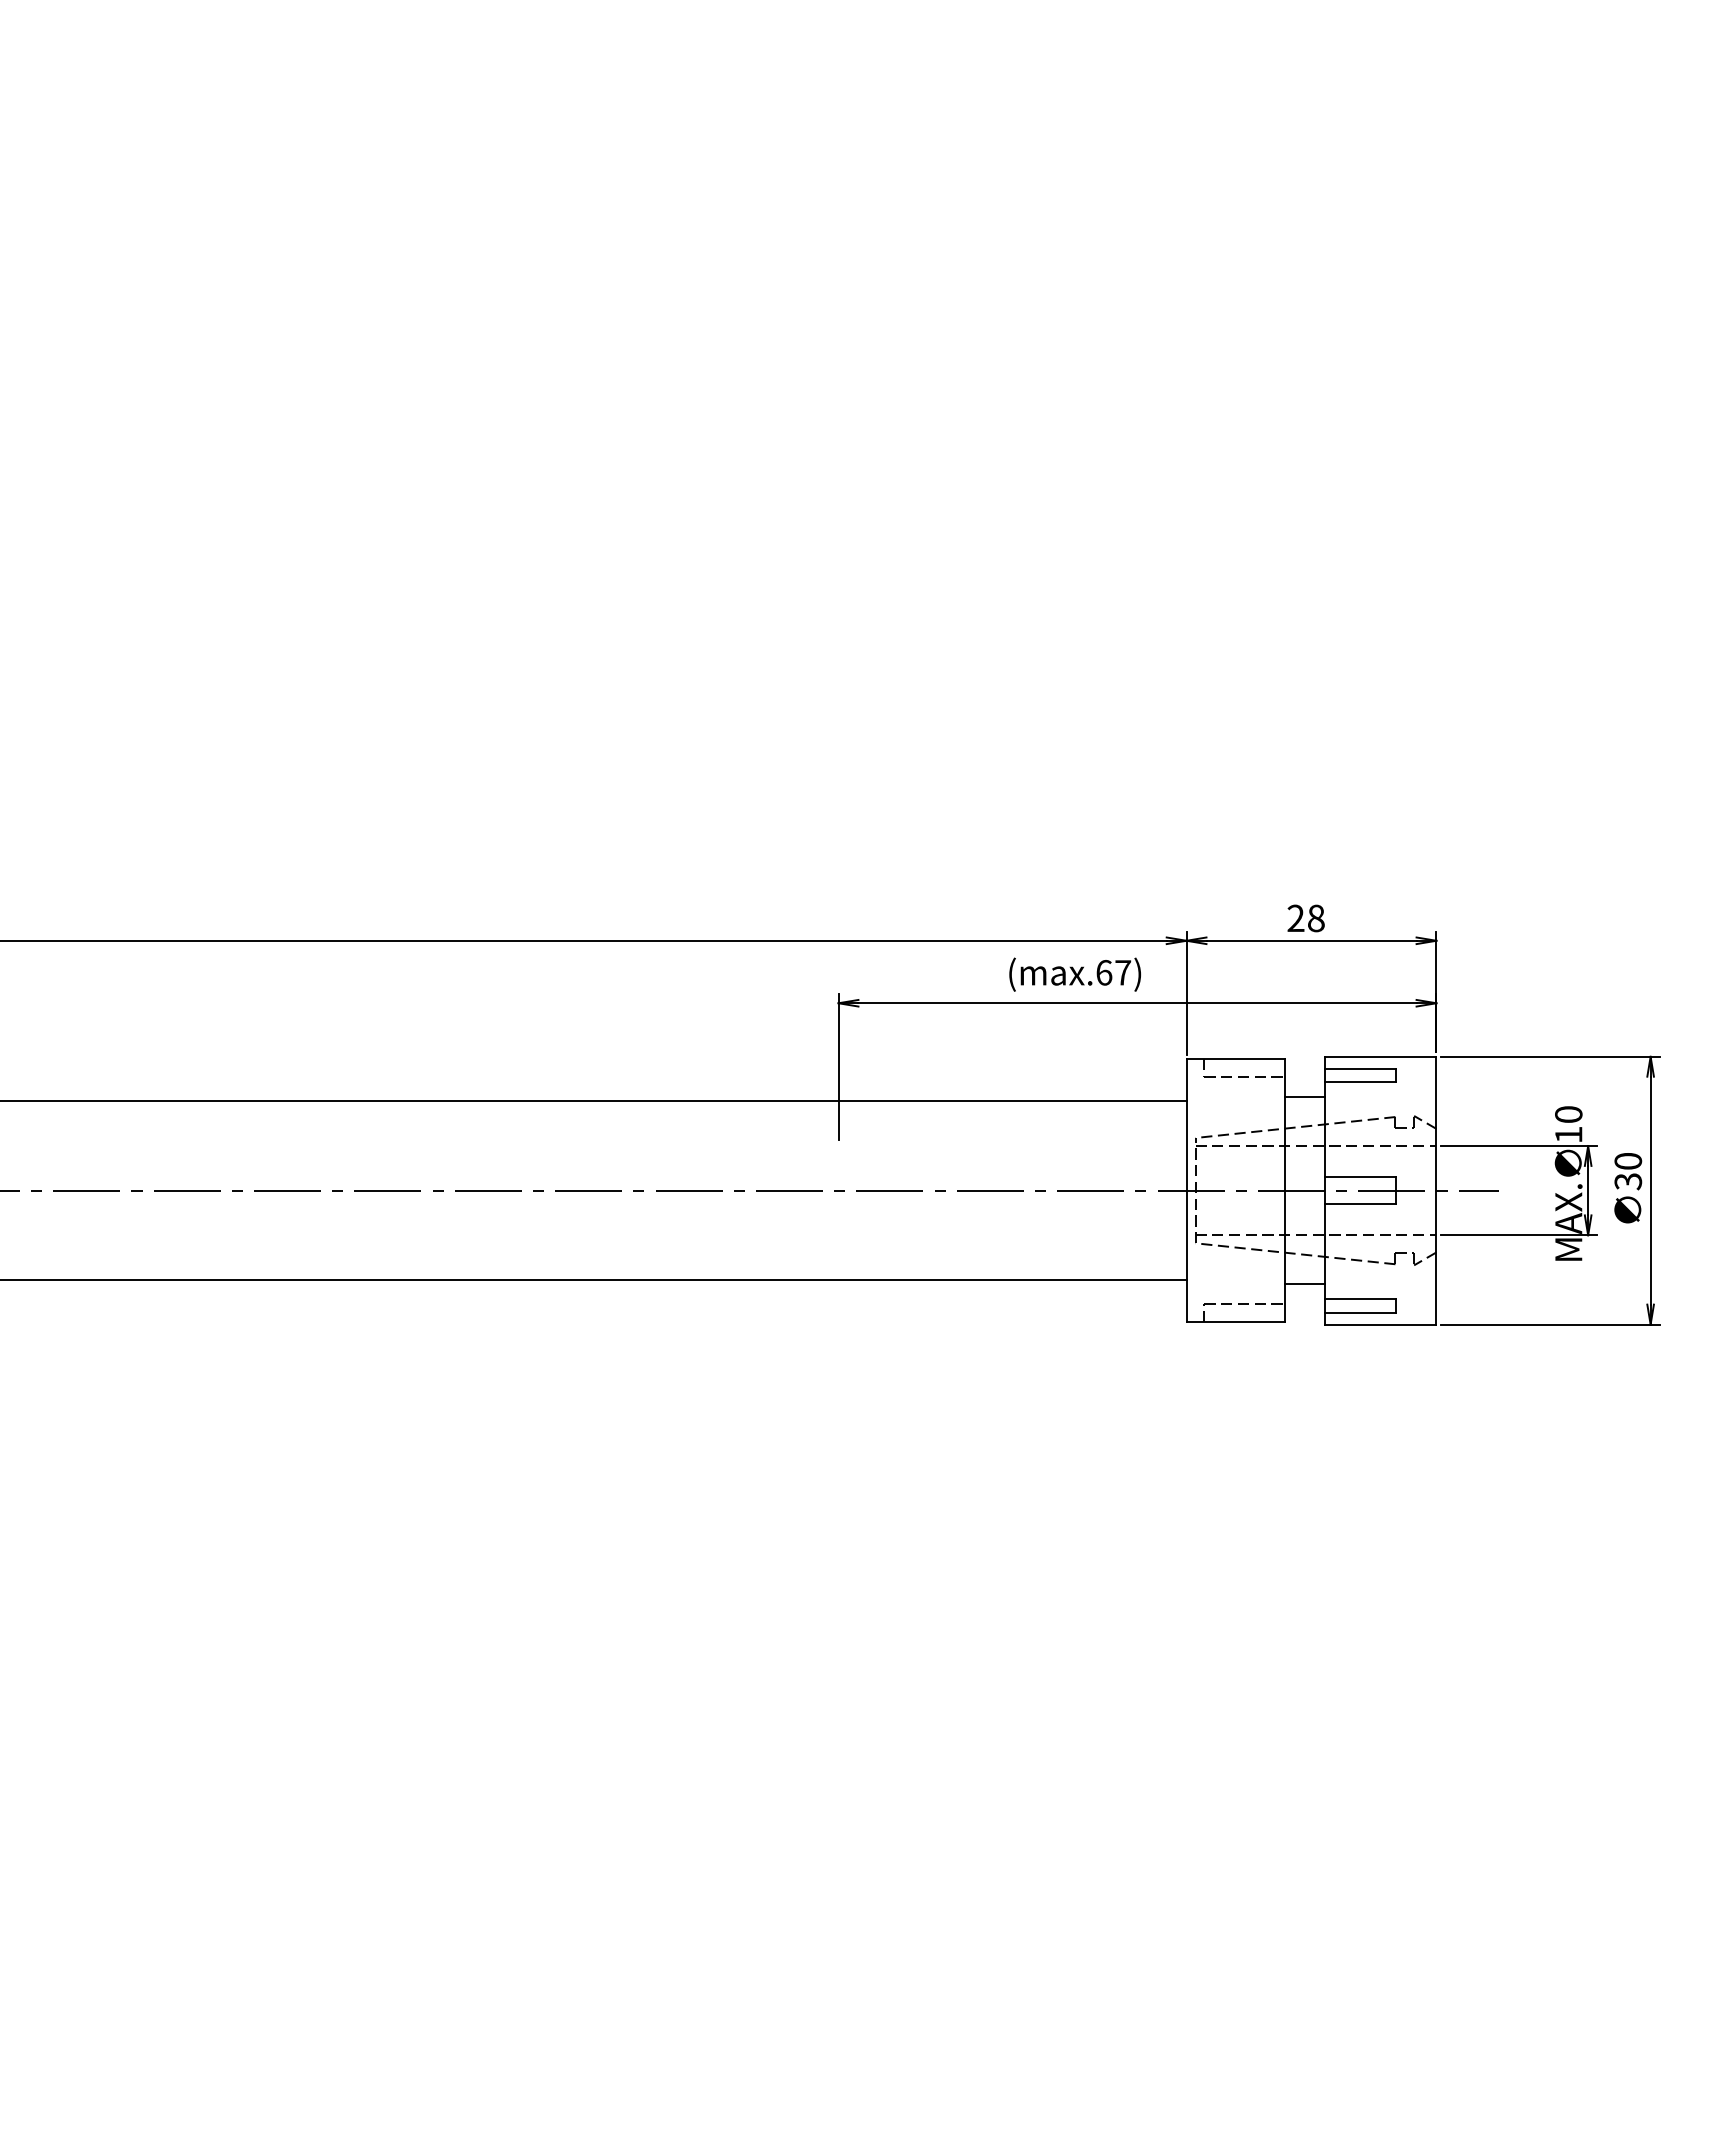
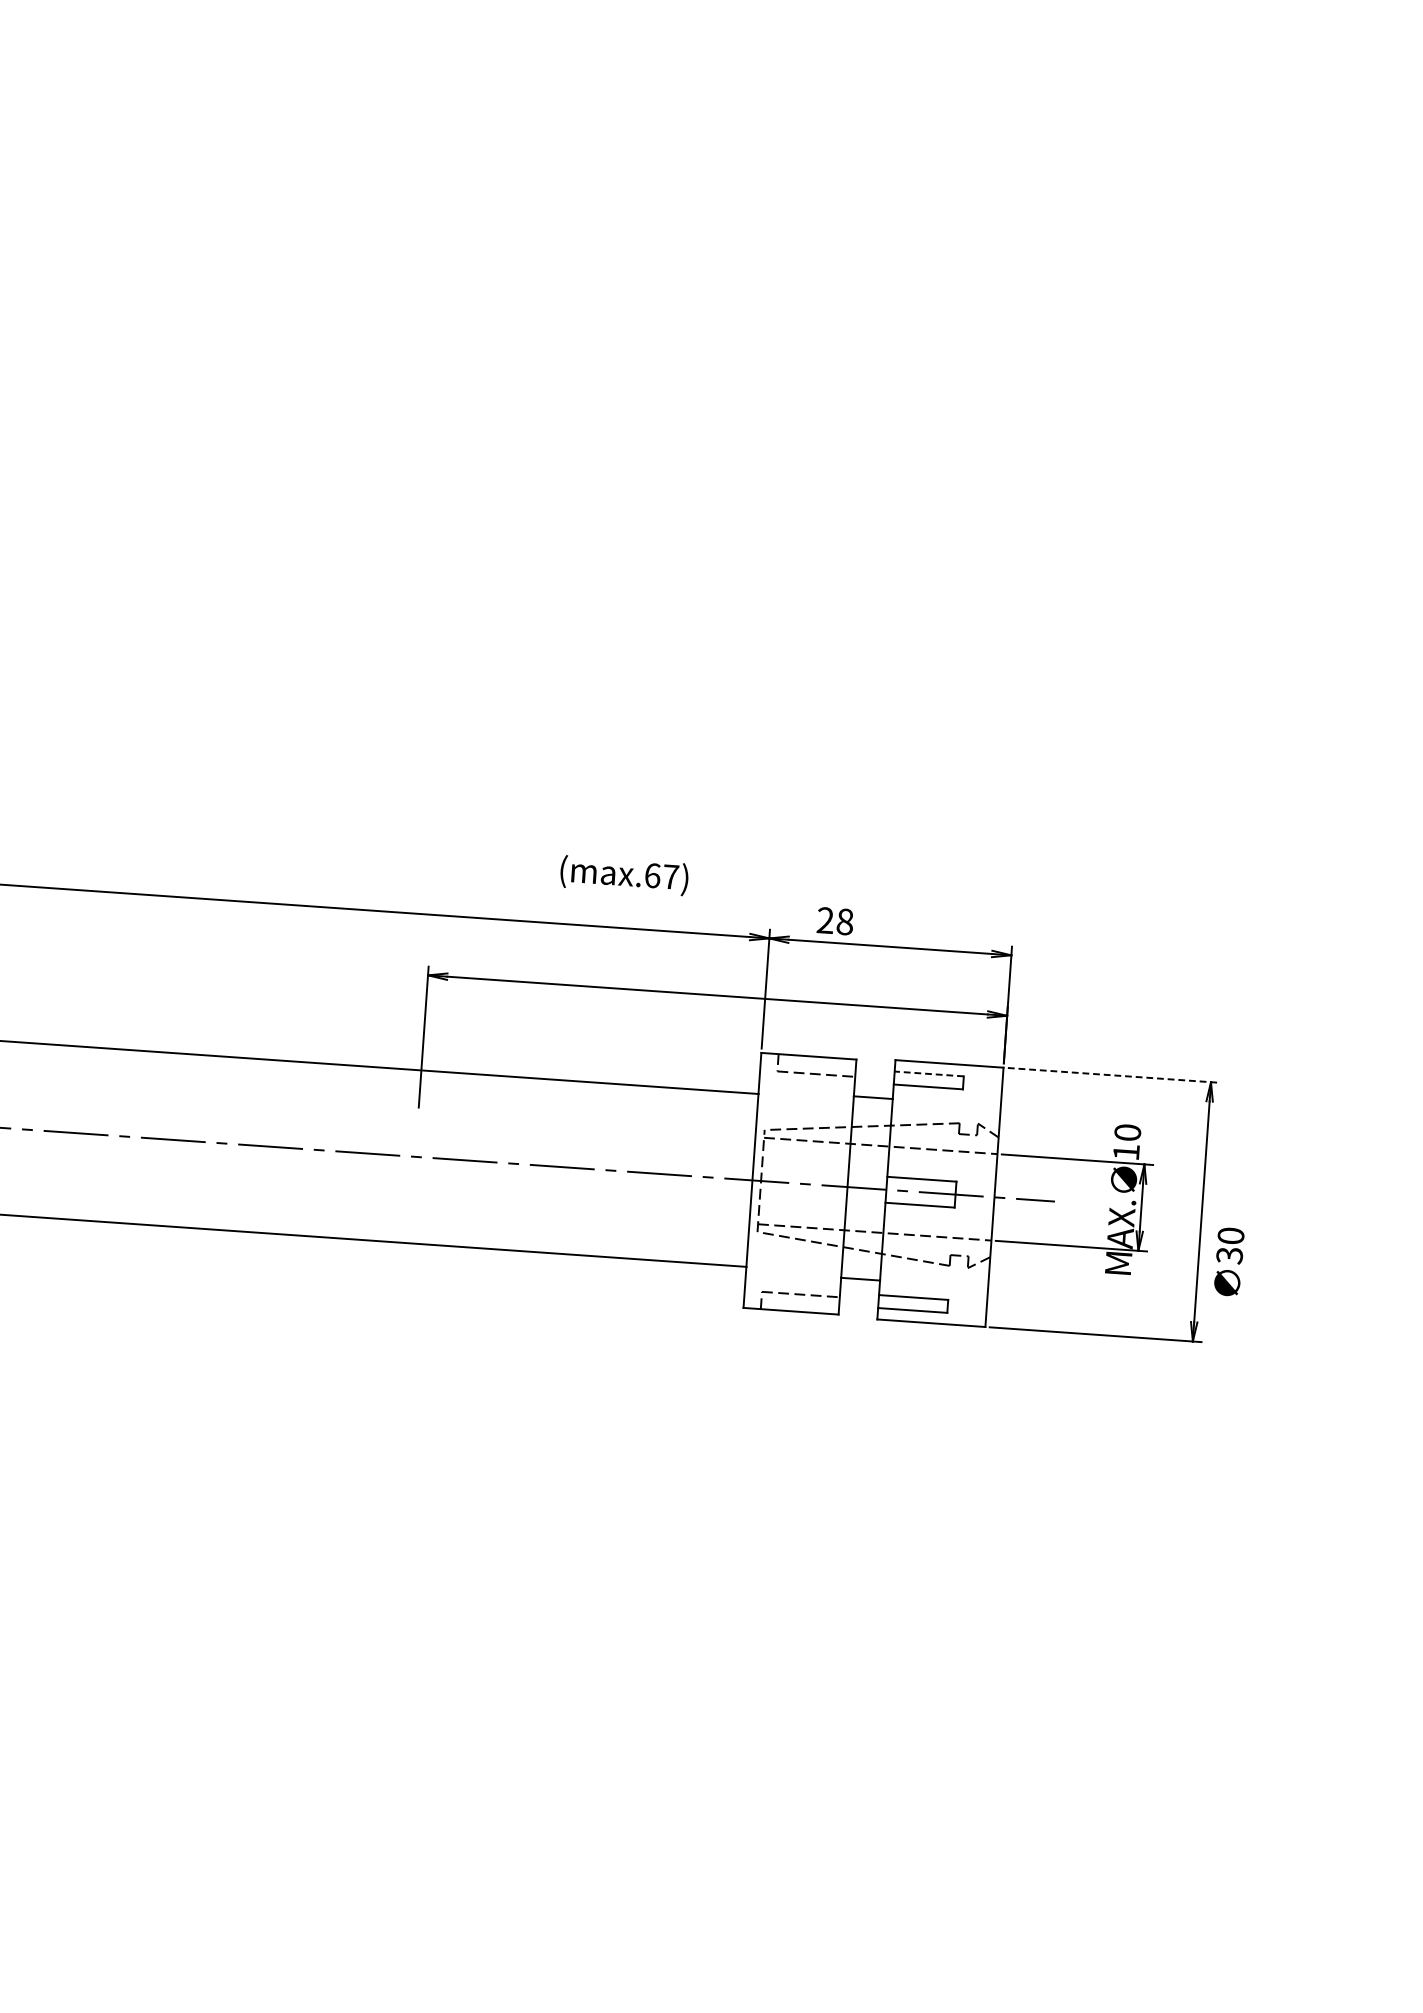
text: (1305, 918) -> (834, 921), moved
text: (1074, 974) -> (623, 875), moved
line: (1550, 1056) -> (1114, 1075), solid -> dashed
line: (1360, 1068) -> (929, 1073), solid -> dashed
text: (1628, 1188) -> (1229, 1262), moved

